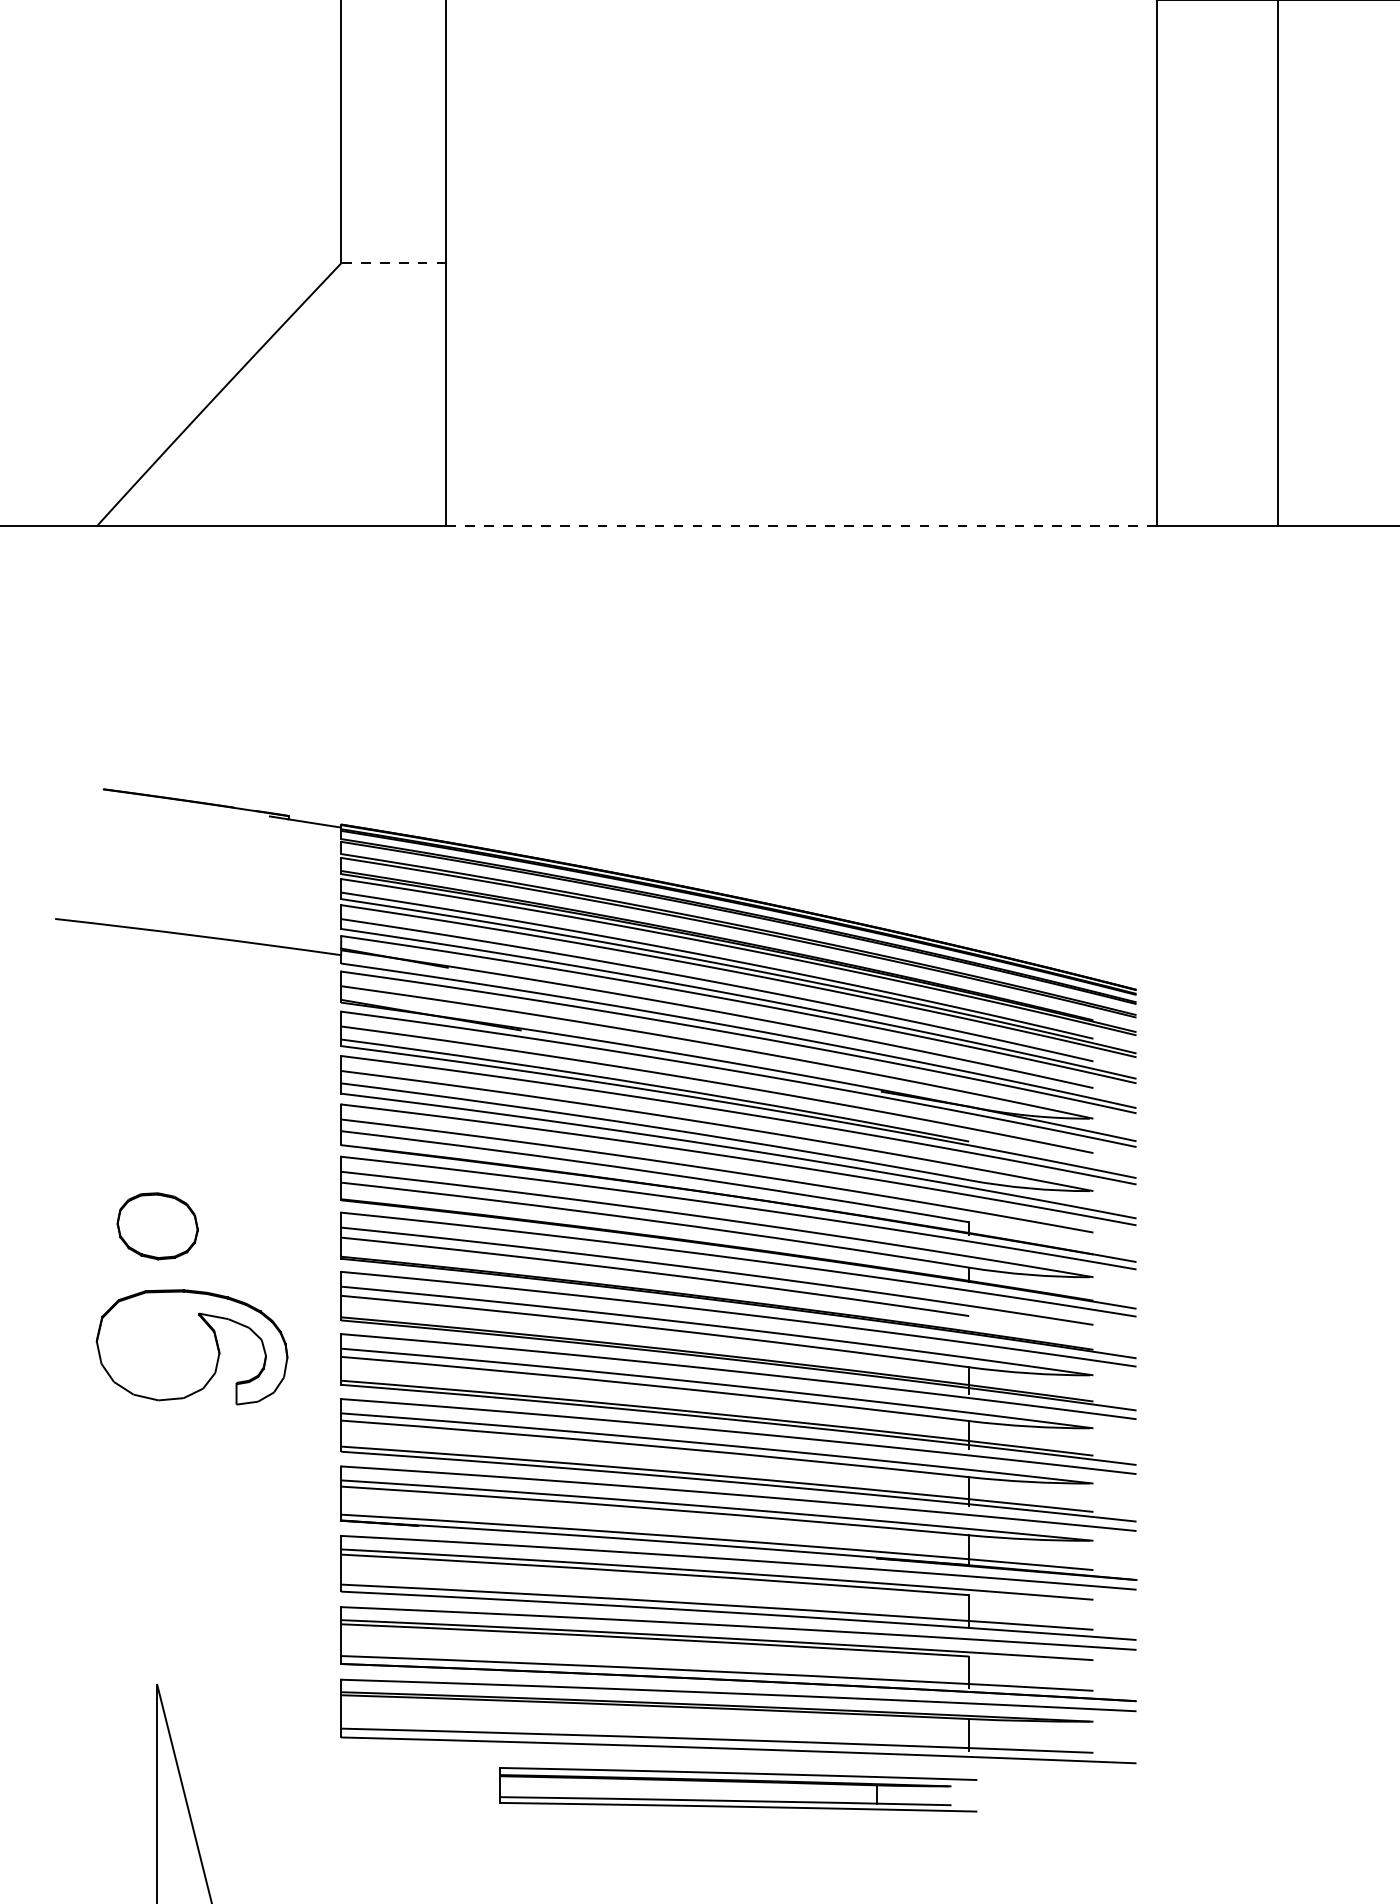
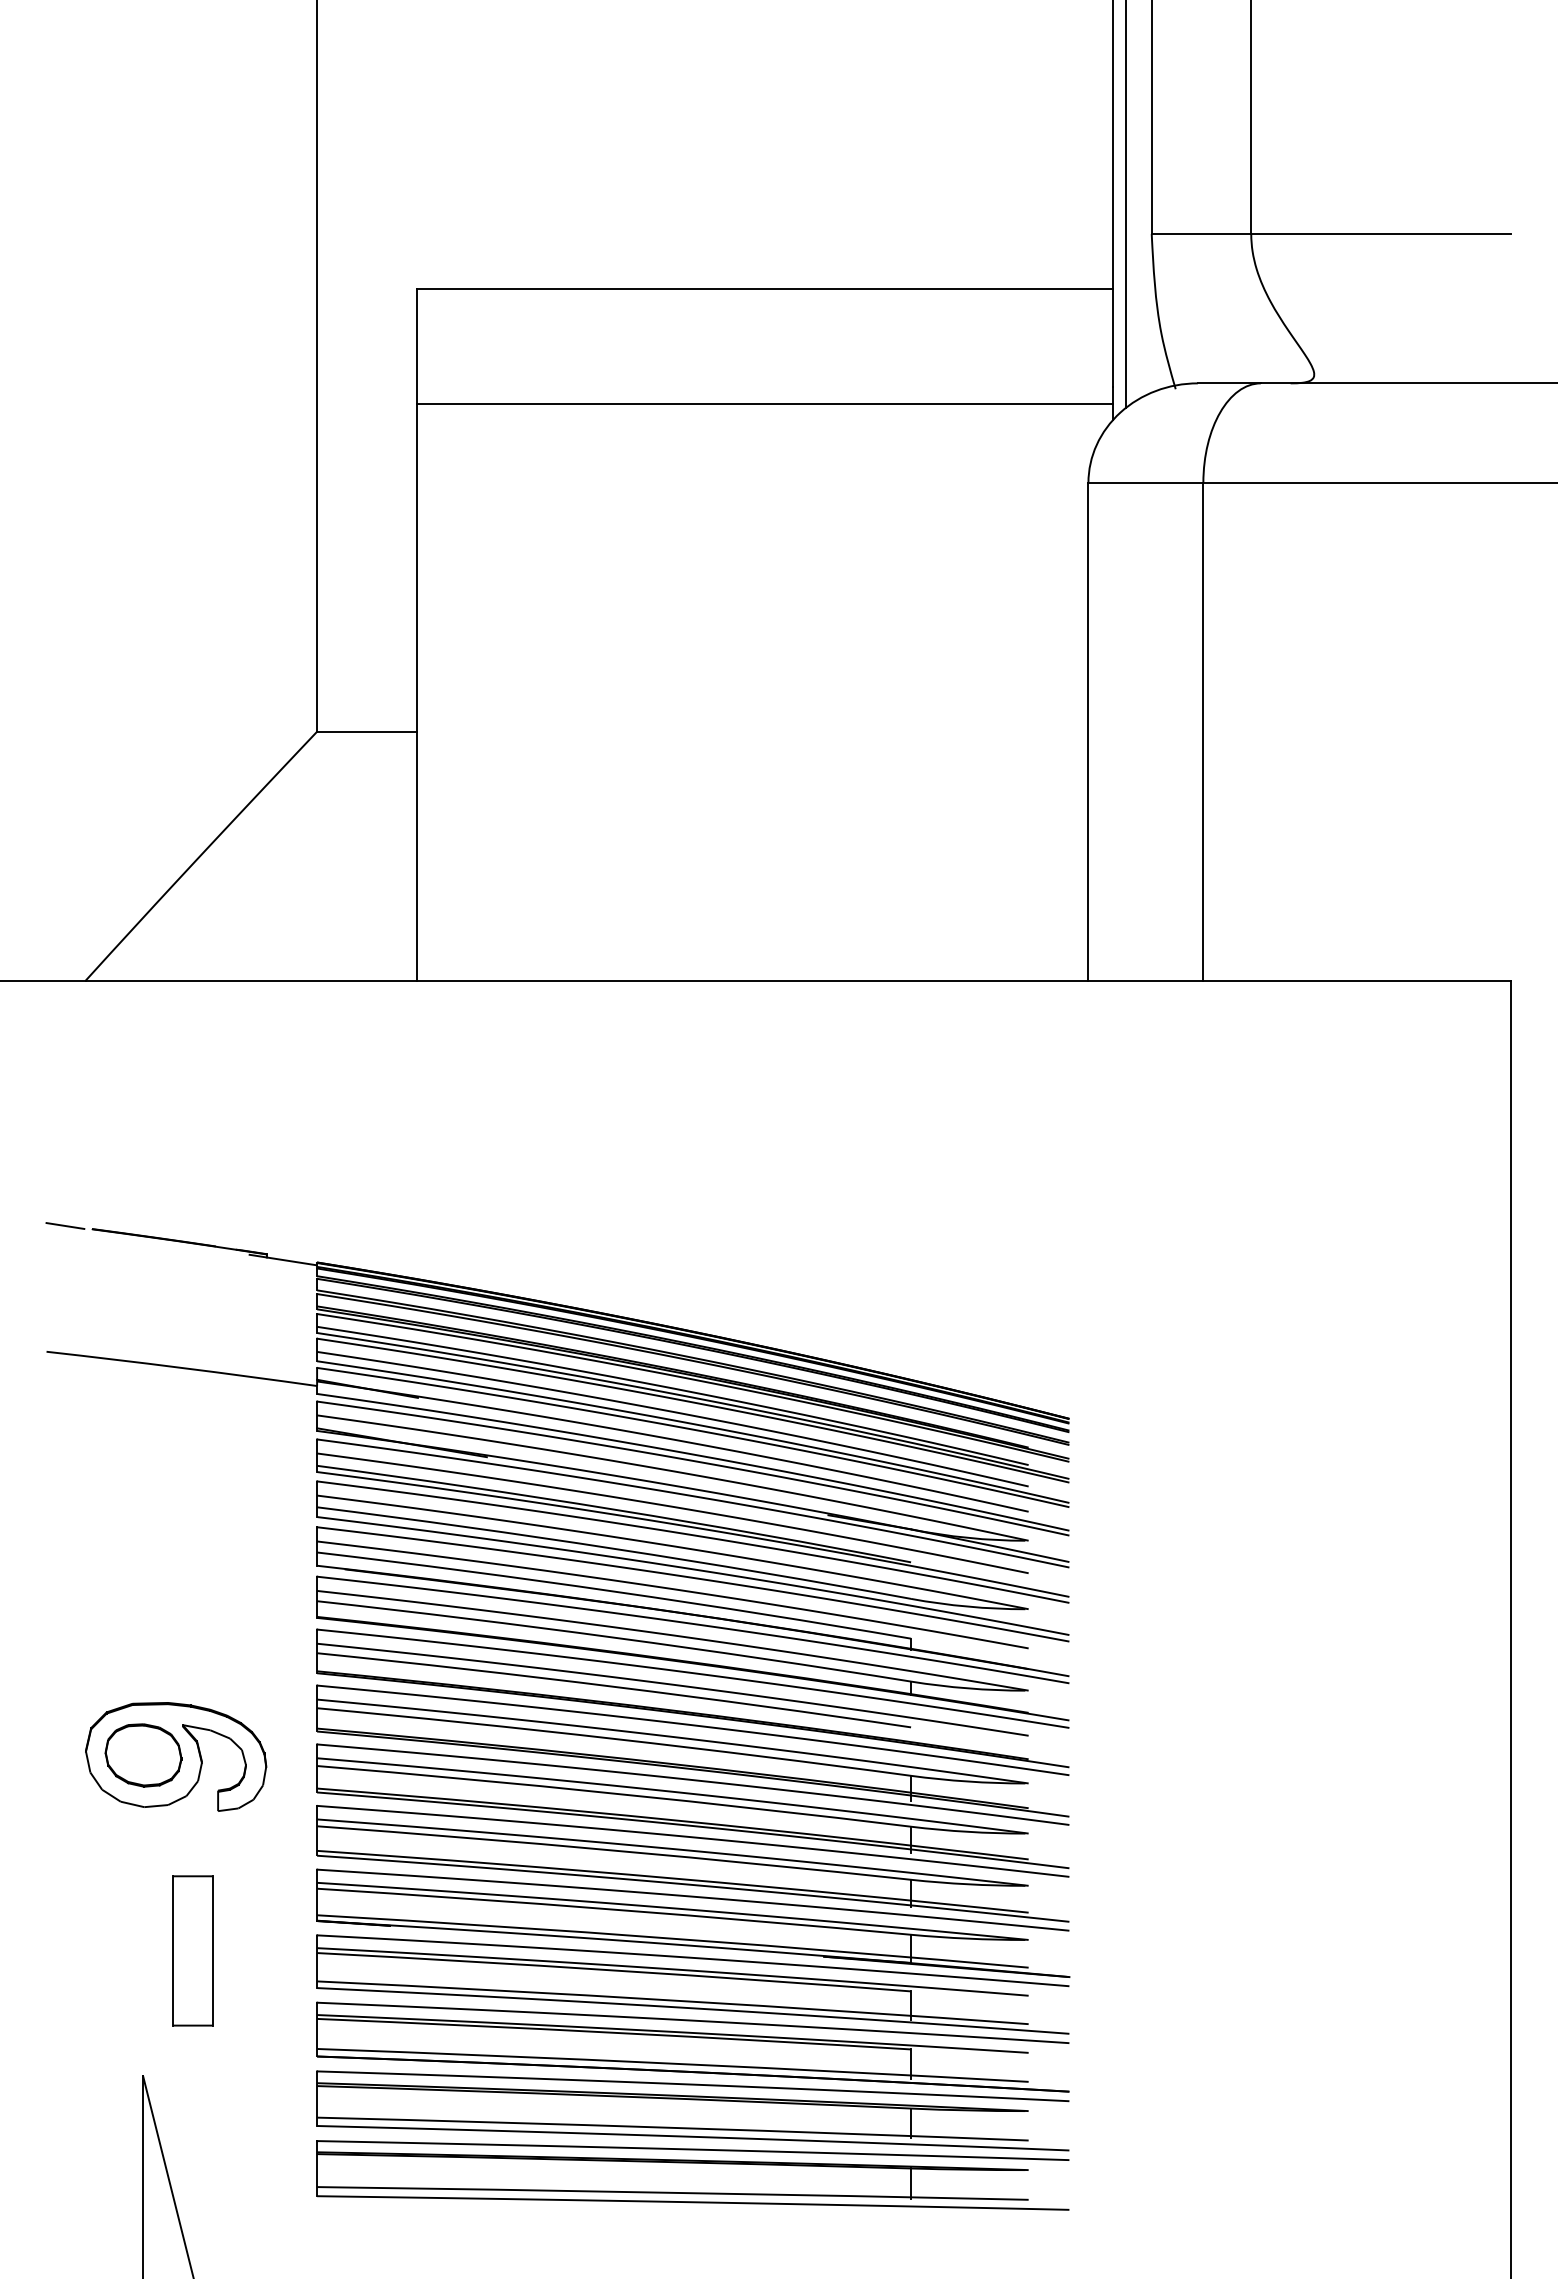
line: (393, 263) -> (366, 731), dashed -> solid
line: (801, 526) -> (752, 980), dashed -> solid
line: (75, 785) -> (65, 1225), added
part: (157, 1226) -> (143, 1755), moved
part: (209, 1551) -> (192, 1950), added
part: (738, 1789) -> (692, 2175), size x1.67

